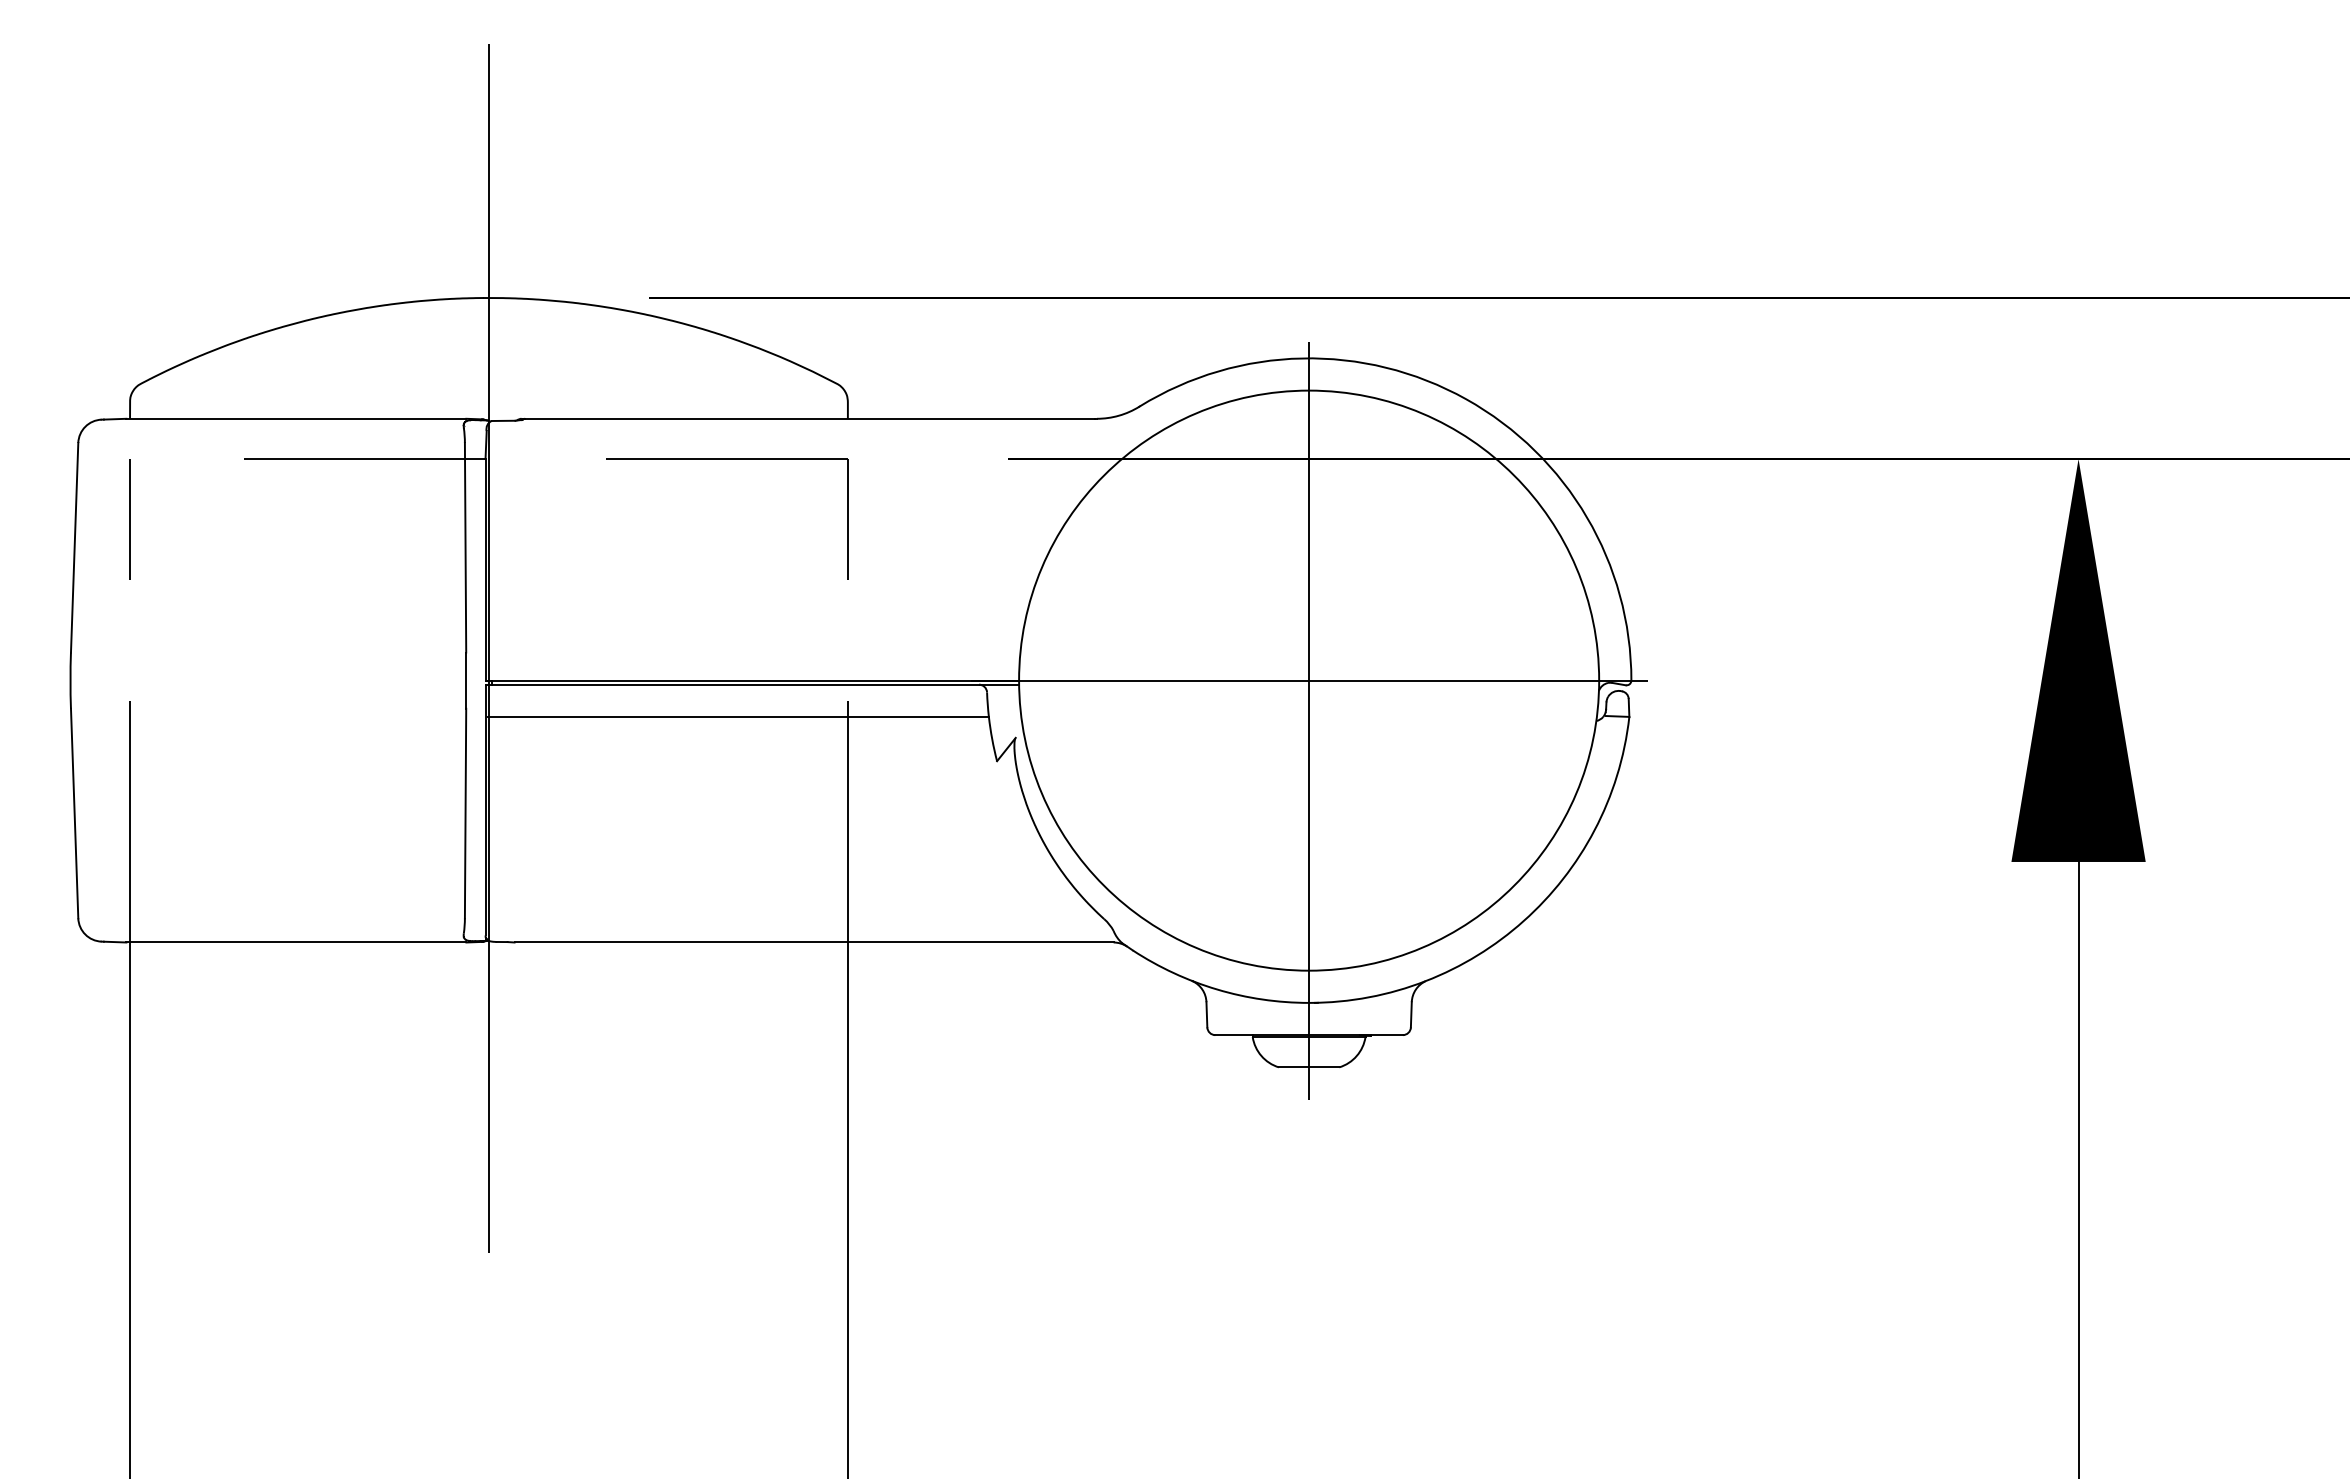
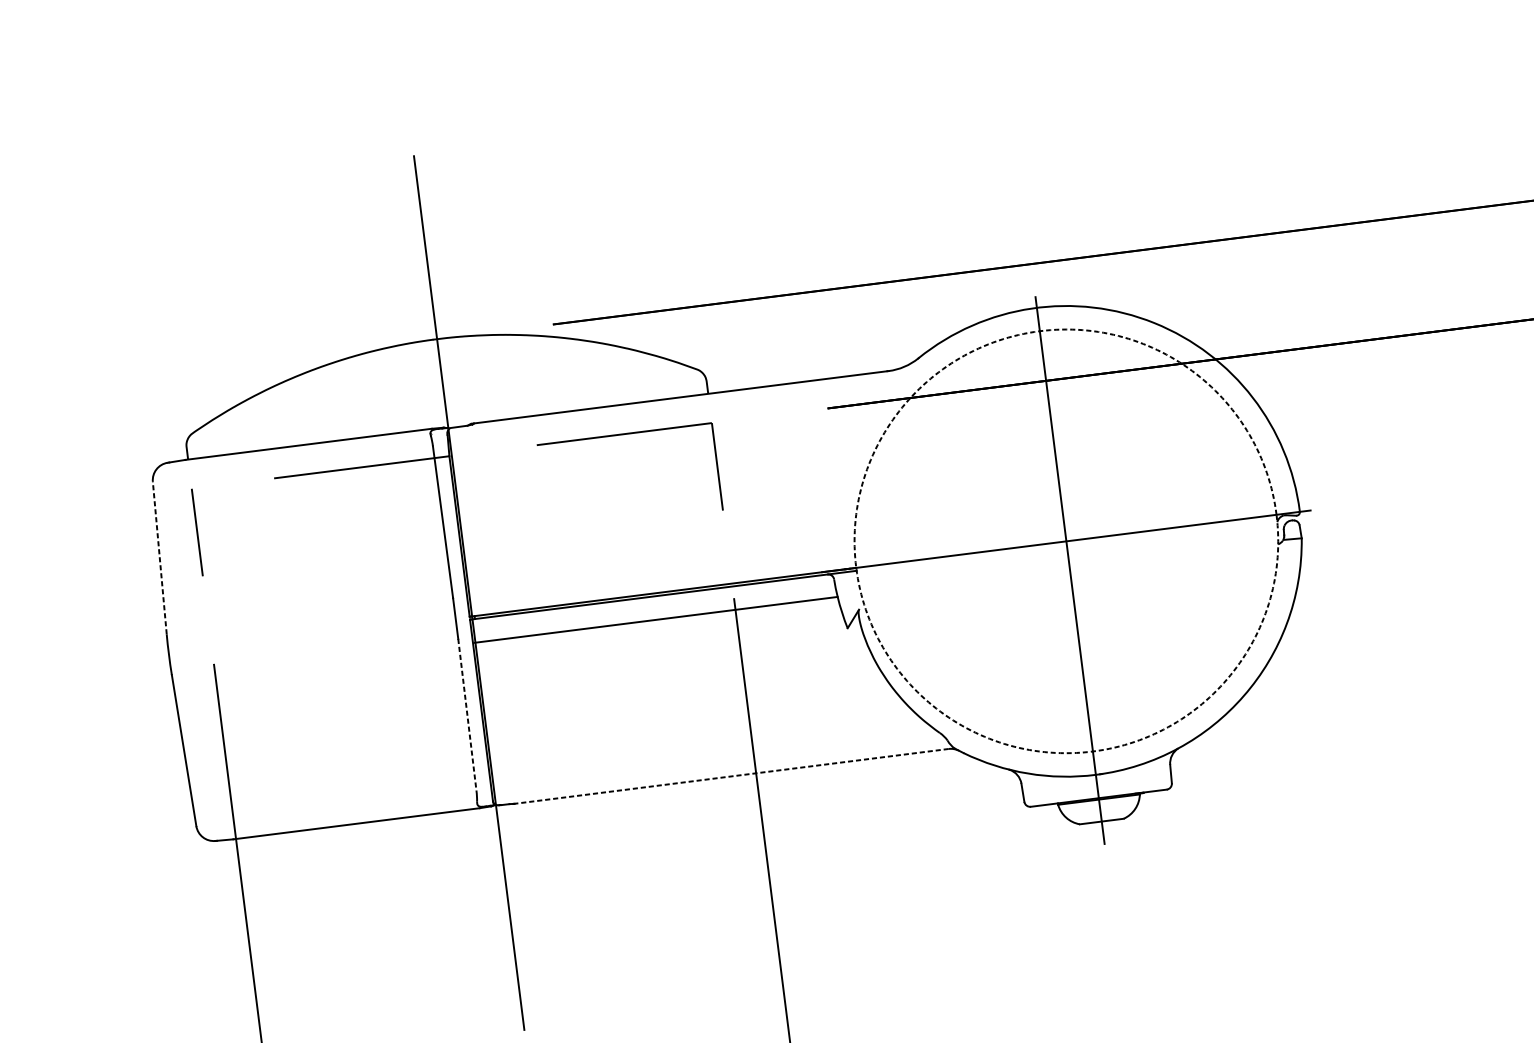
line: (74, 547) -> (159, 557), solid -> dashed
arc: (1019, 680) -> (856, 567), solid -> dashed
line: (465, 813) -> (467, 714), solid -> dashed
line: (814, 942) -> (731, 776), solid -> dashed

